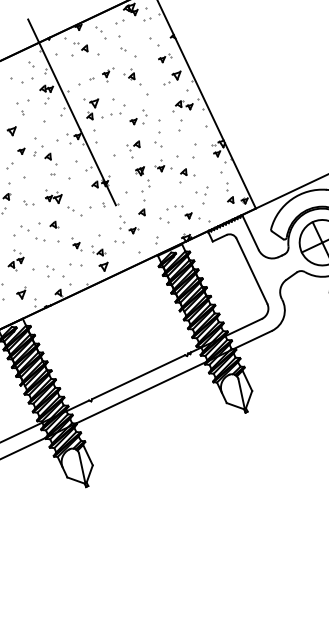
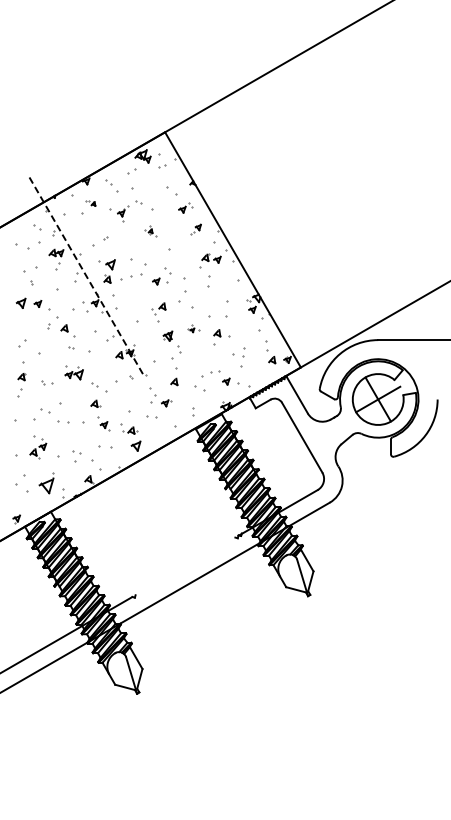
part: (80, 47) -> (90, 203), size x0.6
part: (107, 74) -> (123, 213), moved
part: (131, 76) -> (150, 231), size x0.6
part: (172, 77) -> (195, 229), size x0.6
line: (71, 112) -> (86, 277), solid -> dashed
part: (158, 144) -> (186, 304), size x1.6
part: (20, 150) -> (37, 303), moved
part: (163, 165) -> (193, 328), size x0.6
part: (54, 224) -> (95, 403), moved
part: (21, 292) -> (46, 482), size x1.6
line: (138, 377) -> (185, 566), removed

